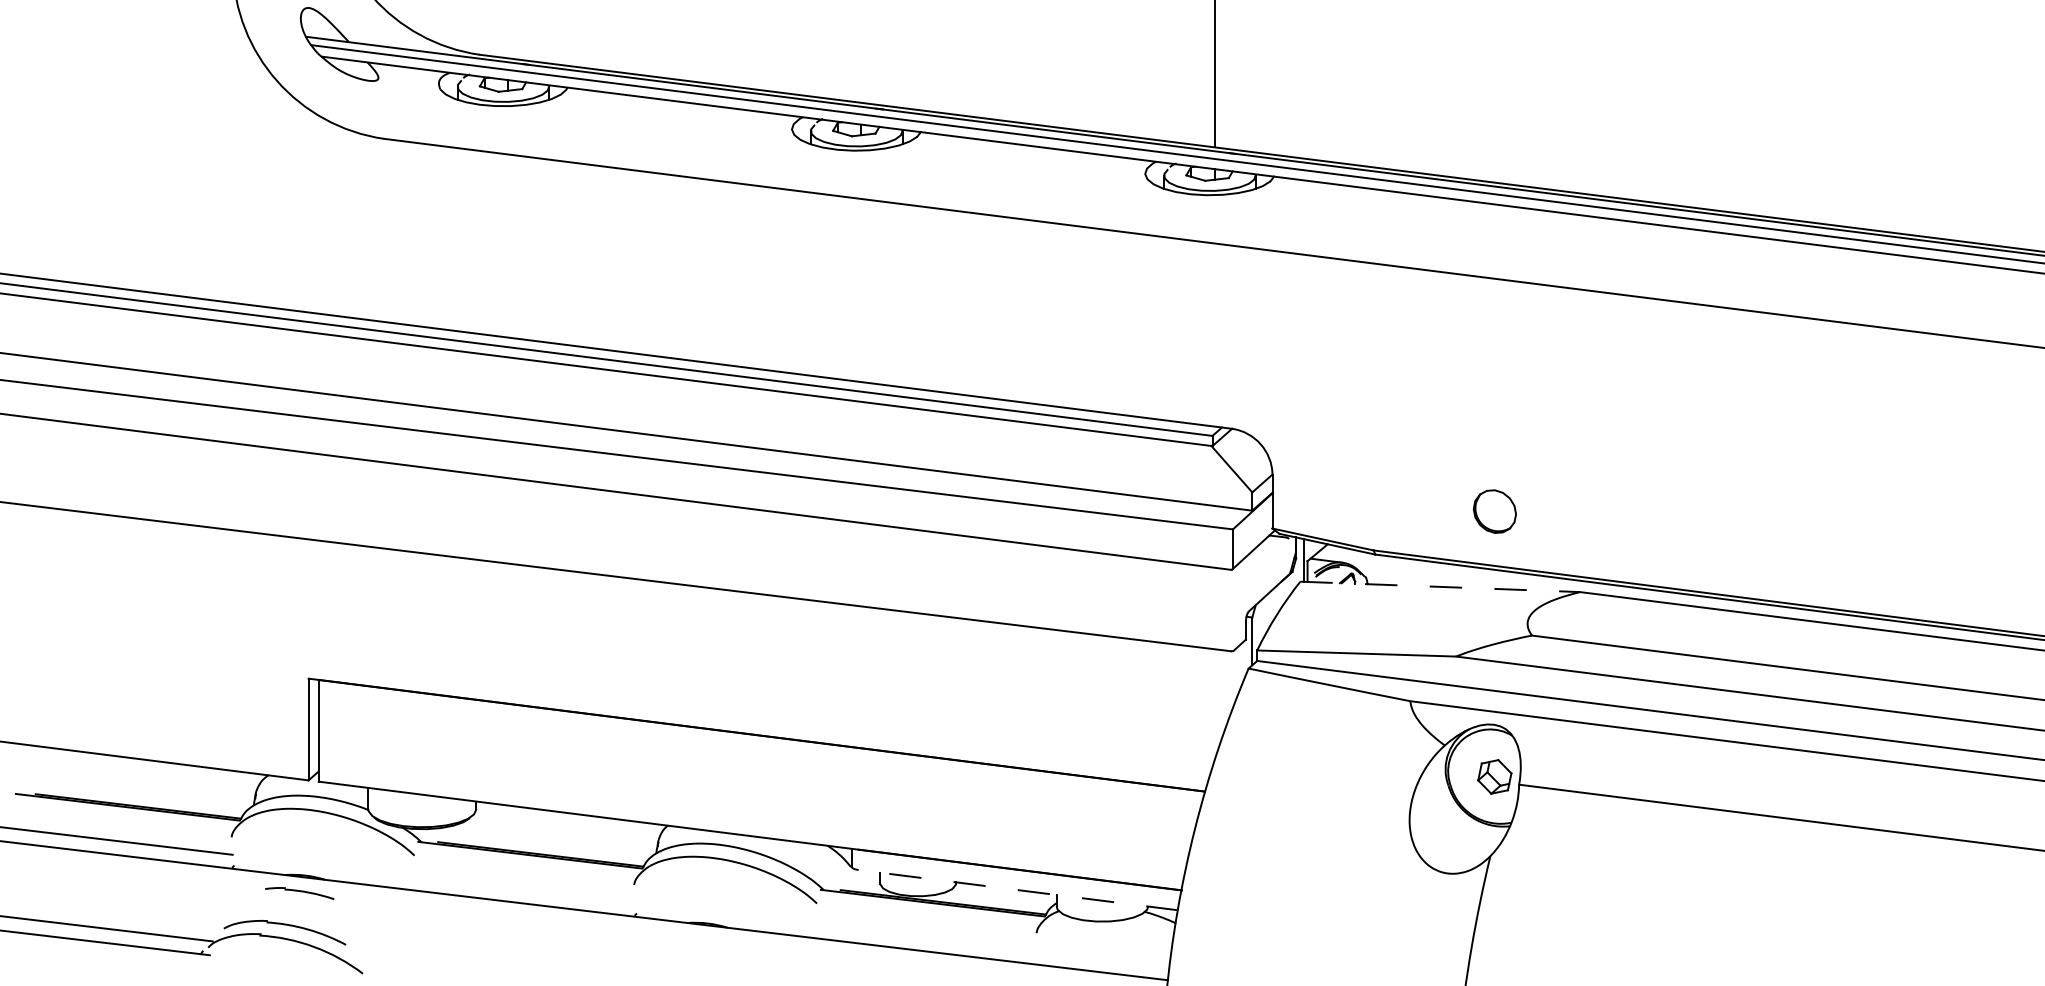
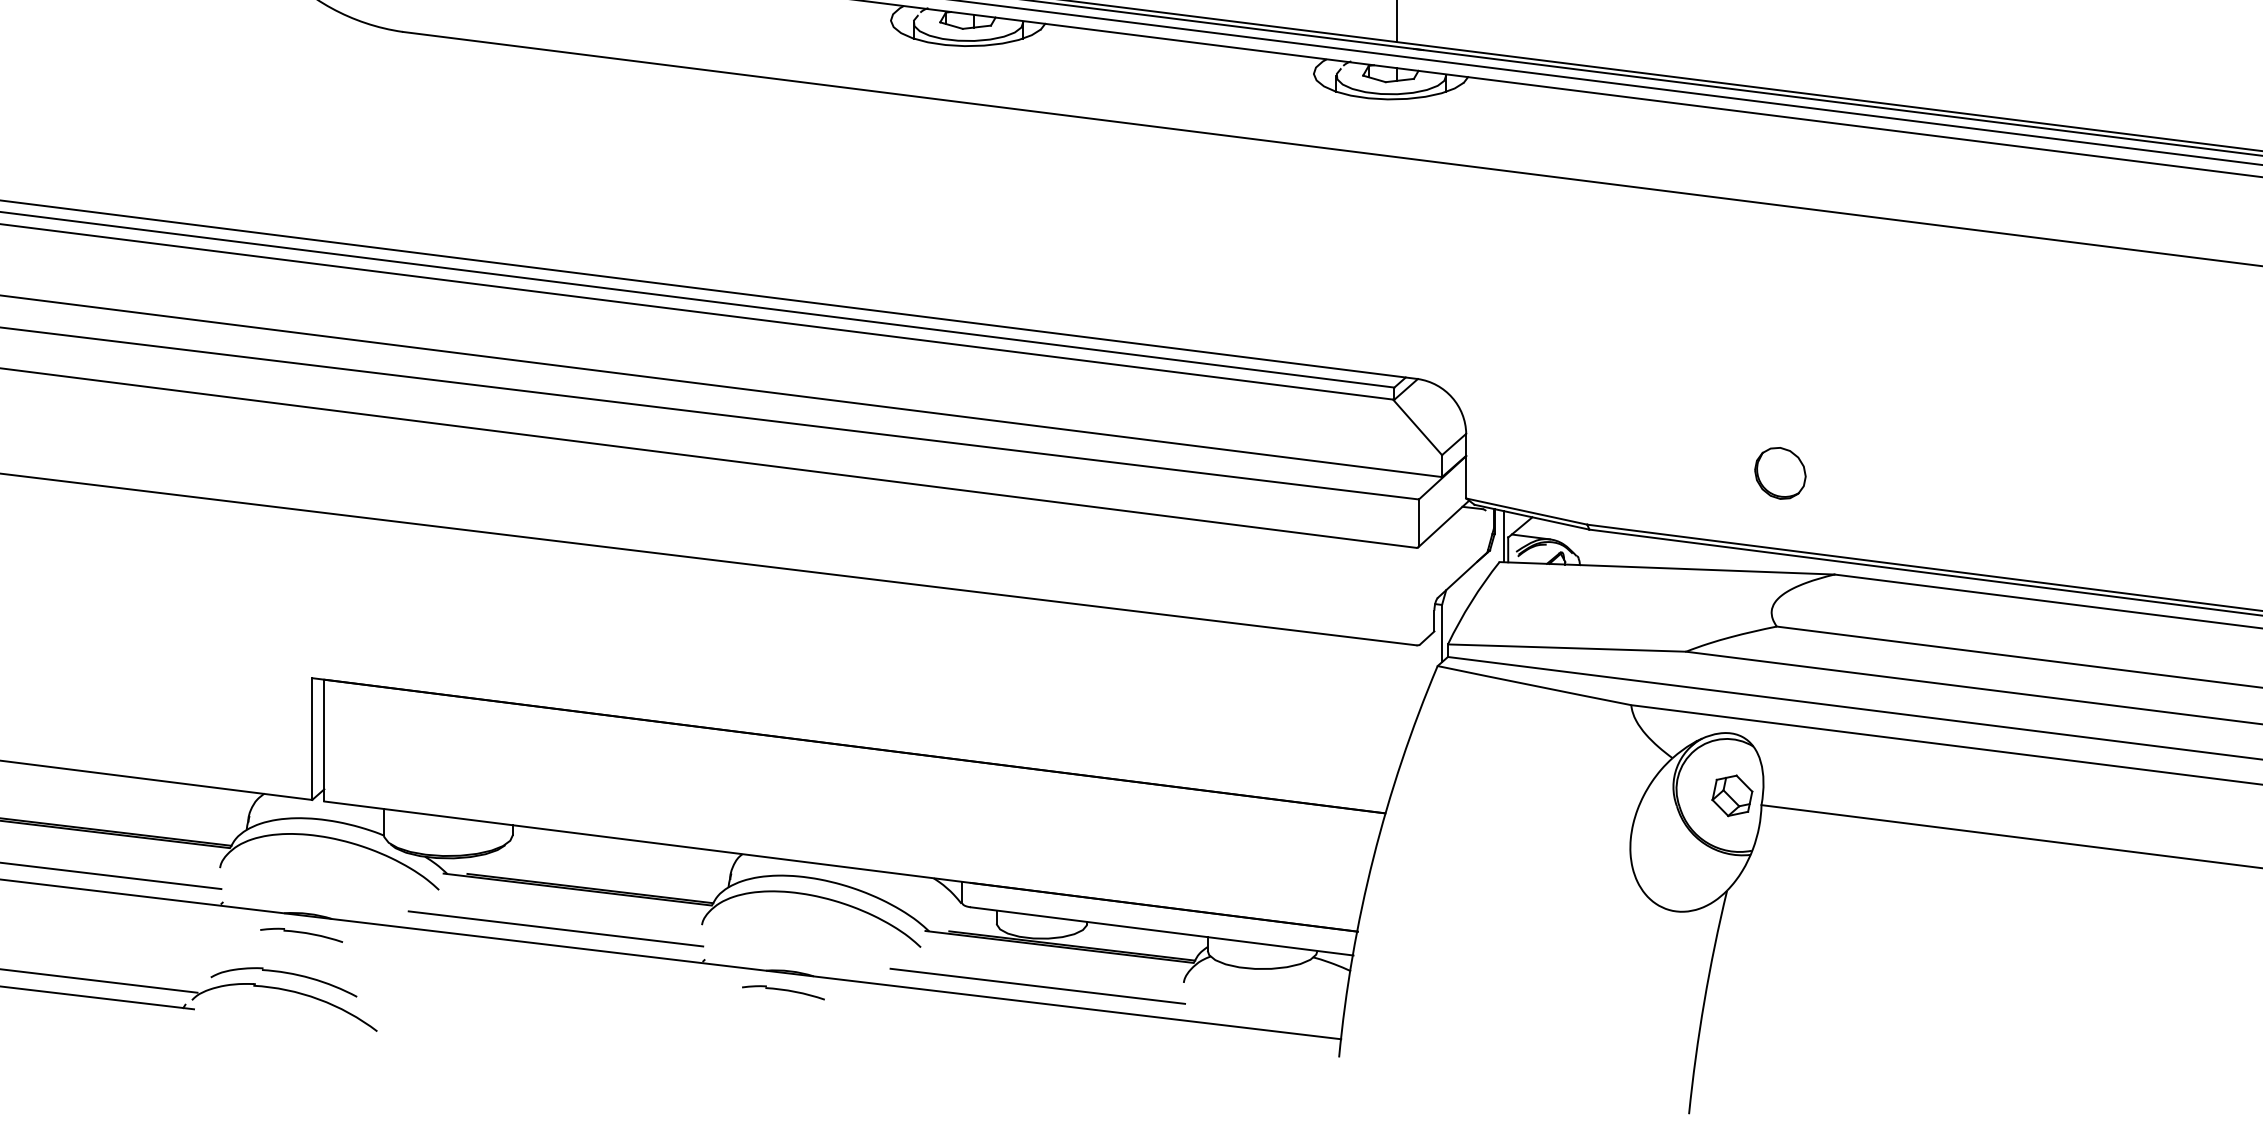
part: (1494, 511) -> (1779, 473), moved
line: (1440, 586) -> (1667, 567), dashed -> solid
line: (512, 887) -> (556, 928), added
line: (1018, 890) -> (1162, 931), dashed -> solid
line: (914, 935) -> (1037, 985), added
part: (701, 941) -> (782, 992), added

